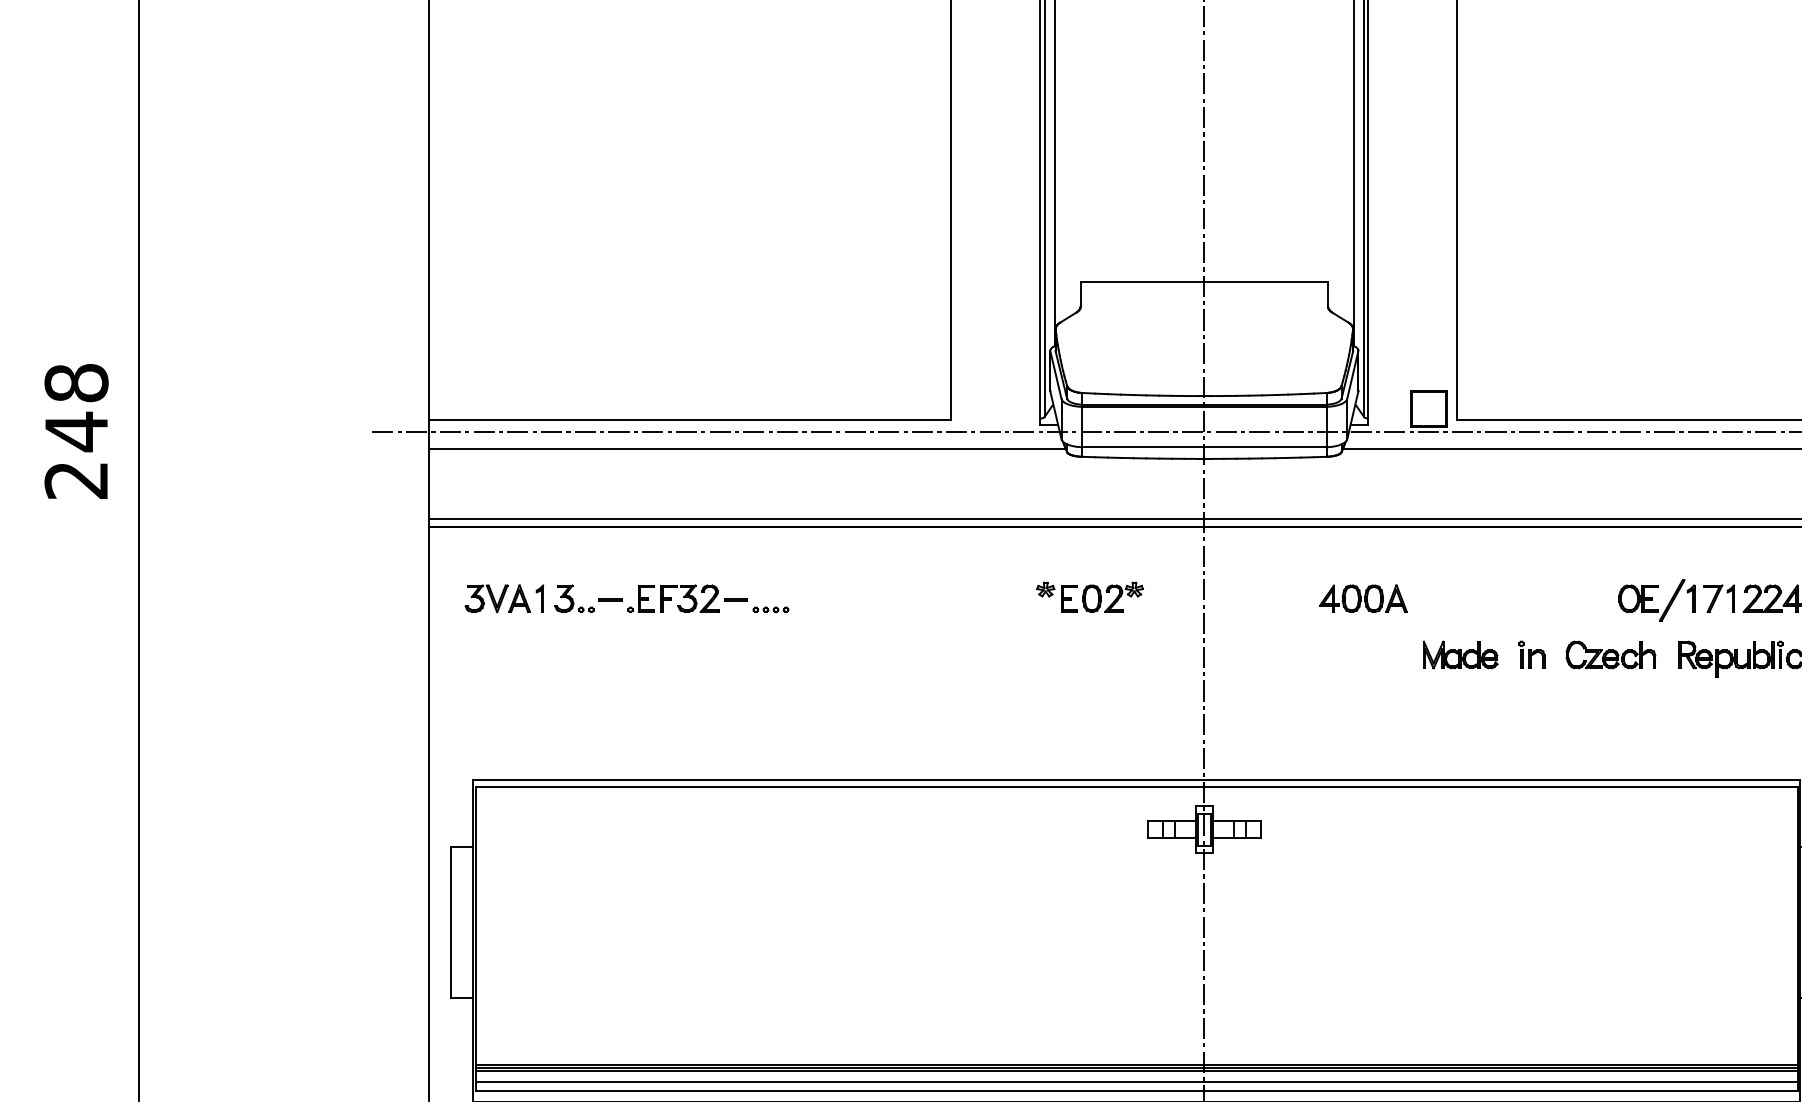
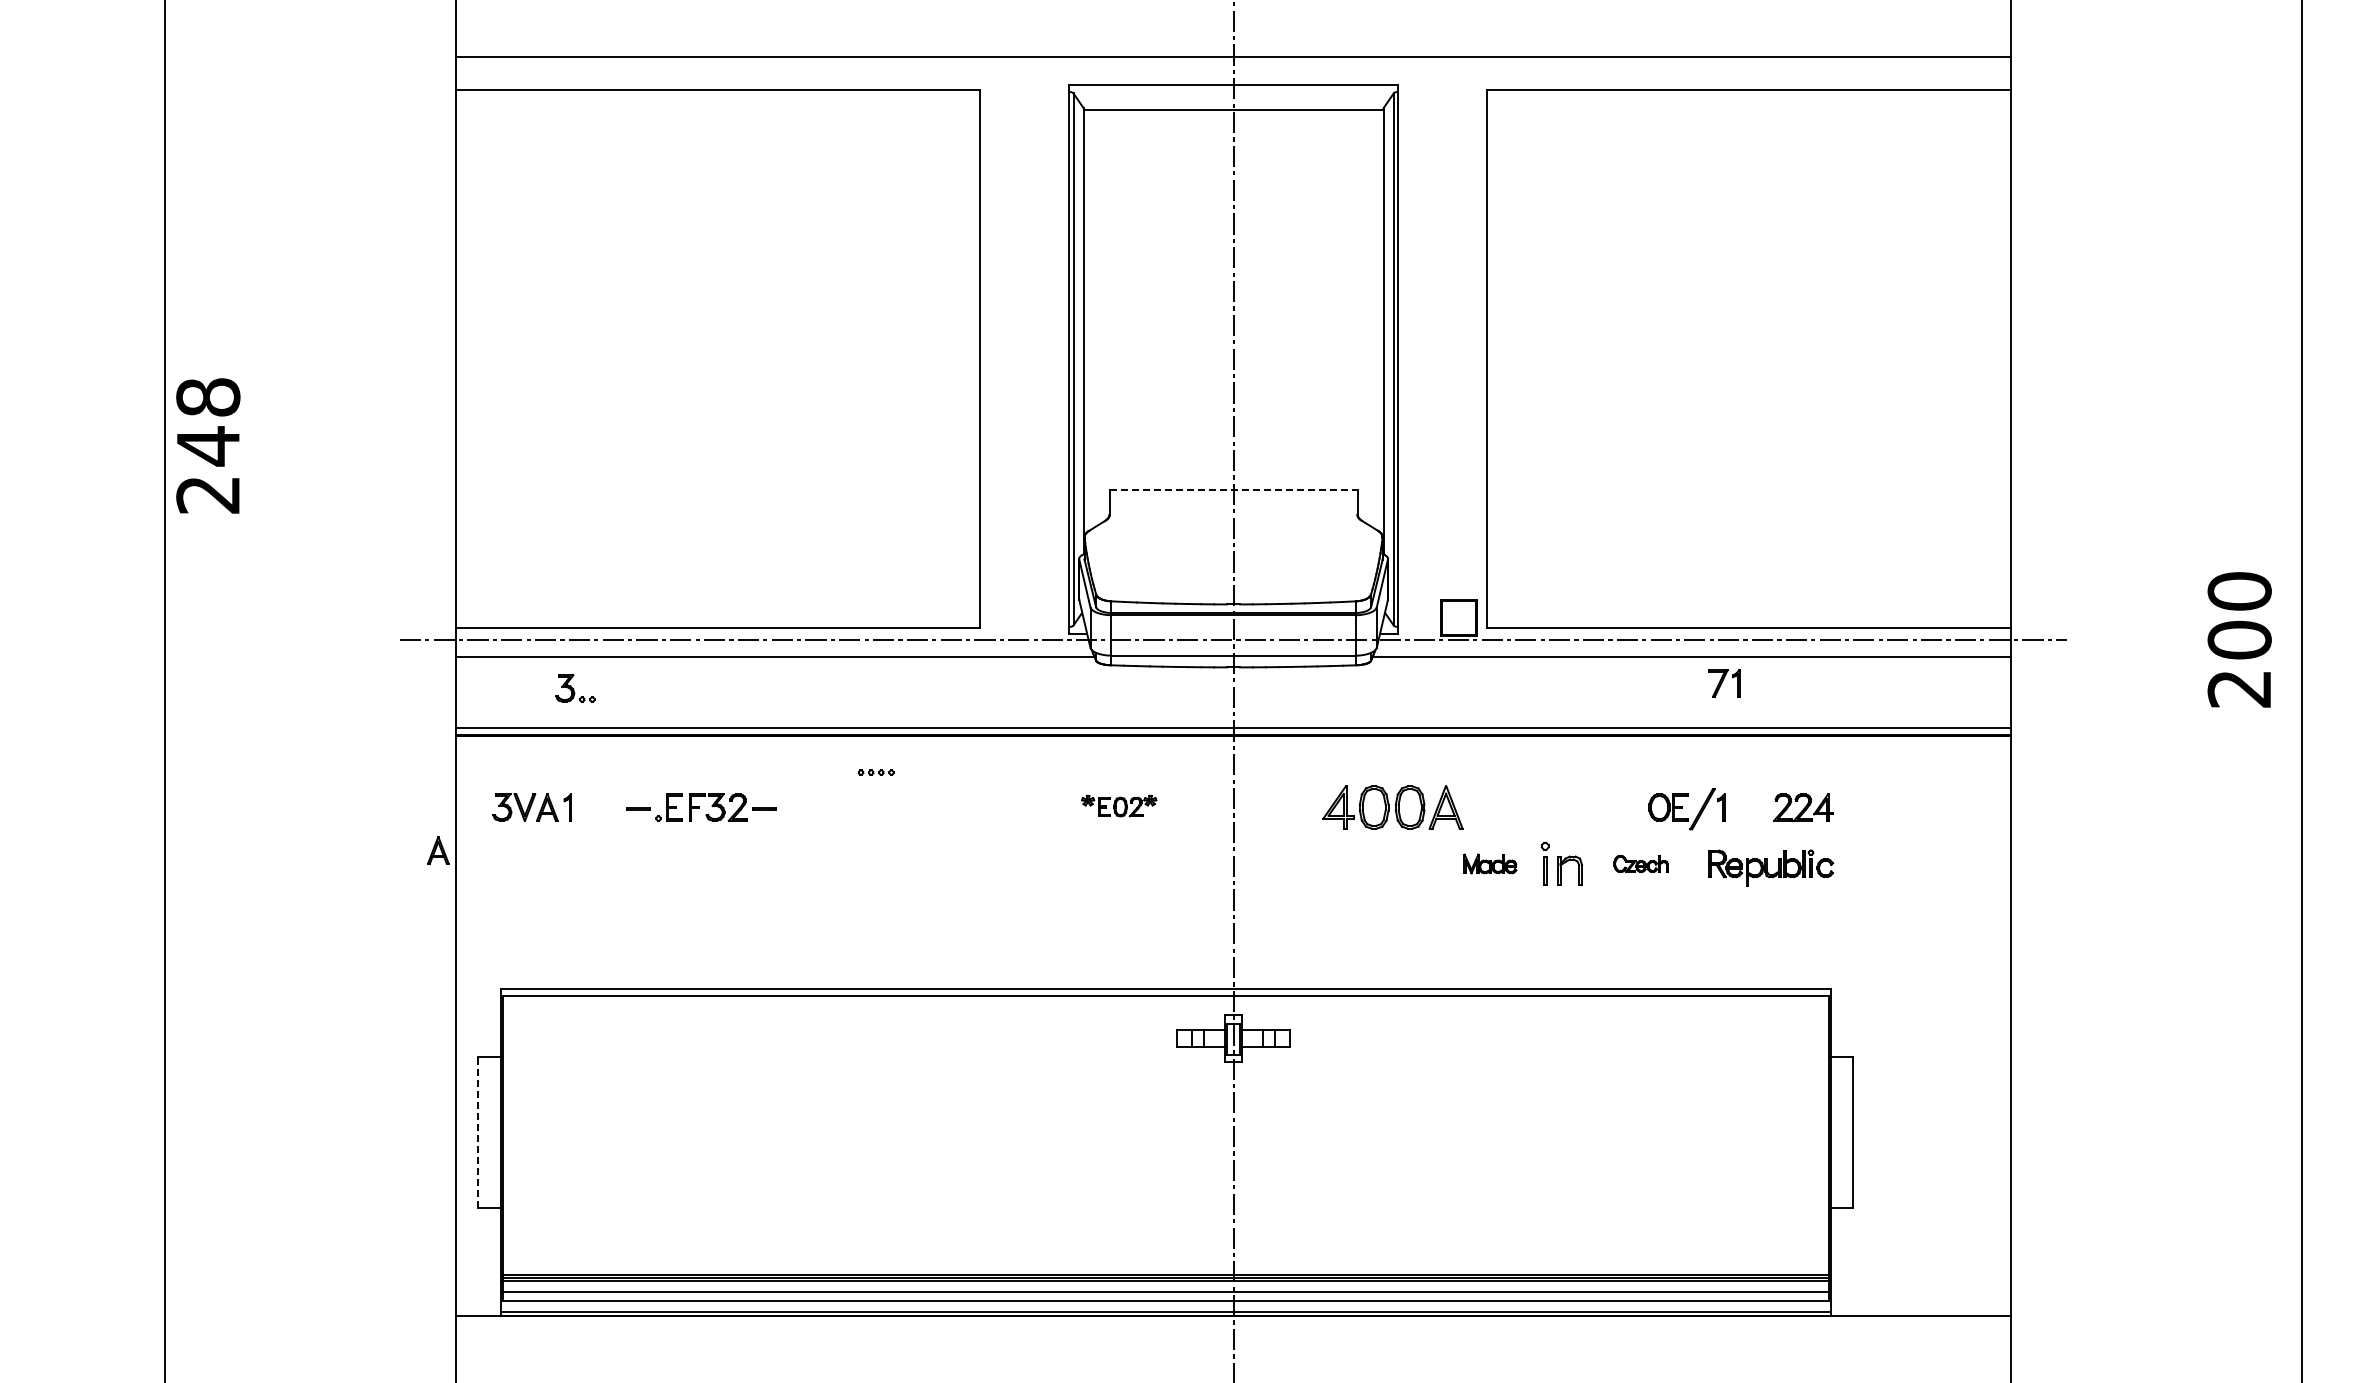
line: (1204, 282) -> (1233, 490), solid -> dashed
text: (76, 431) -> (208, 445), moved
part: (1090, 596) -> (1119, 805), size x0.7
part: (574, 598) -> (575, 688), moved
part: (1362, 598) -> (1392, 807), size x1.6
part: (1719, 598) -> (1724, 683), moved
part: (770, 609) -> (875, 772), moved
part: (411, 641) -> (438, 850), added
part: (1460, 654) -> (1490, 863), size x0.7
part: (1531, 654) -> (1561, 863), size x1.6
part: (1610, 654) -> (1640, 863), size x0.6
line: (450, 921) -> (478, 1131), solid -> dashed

